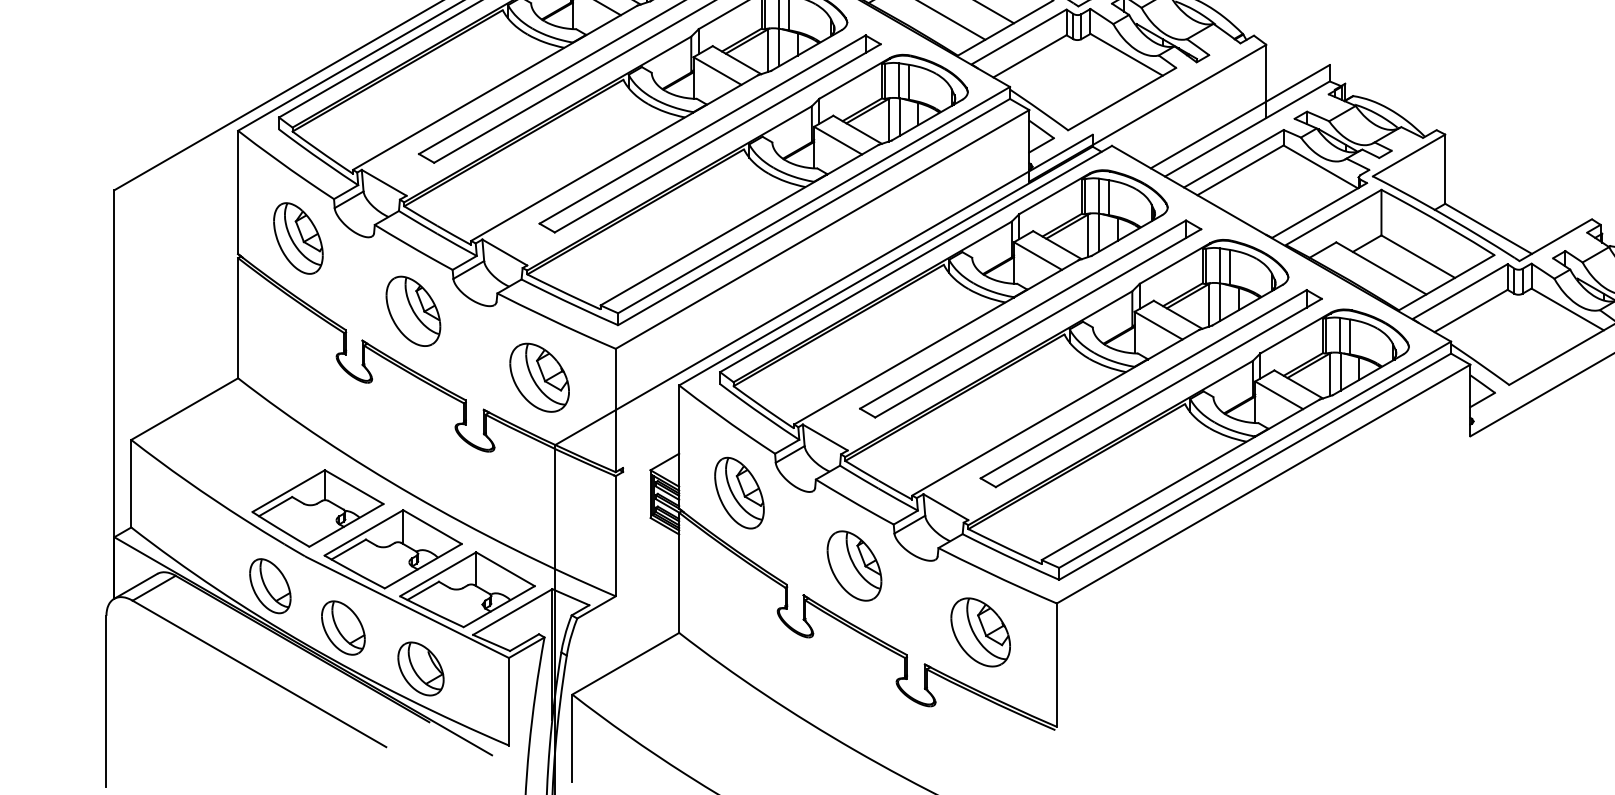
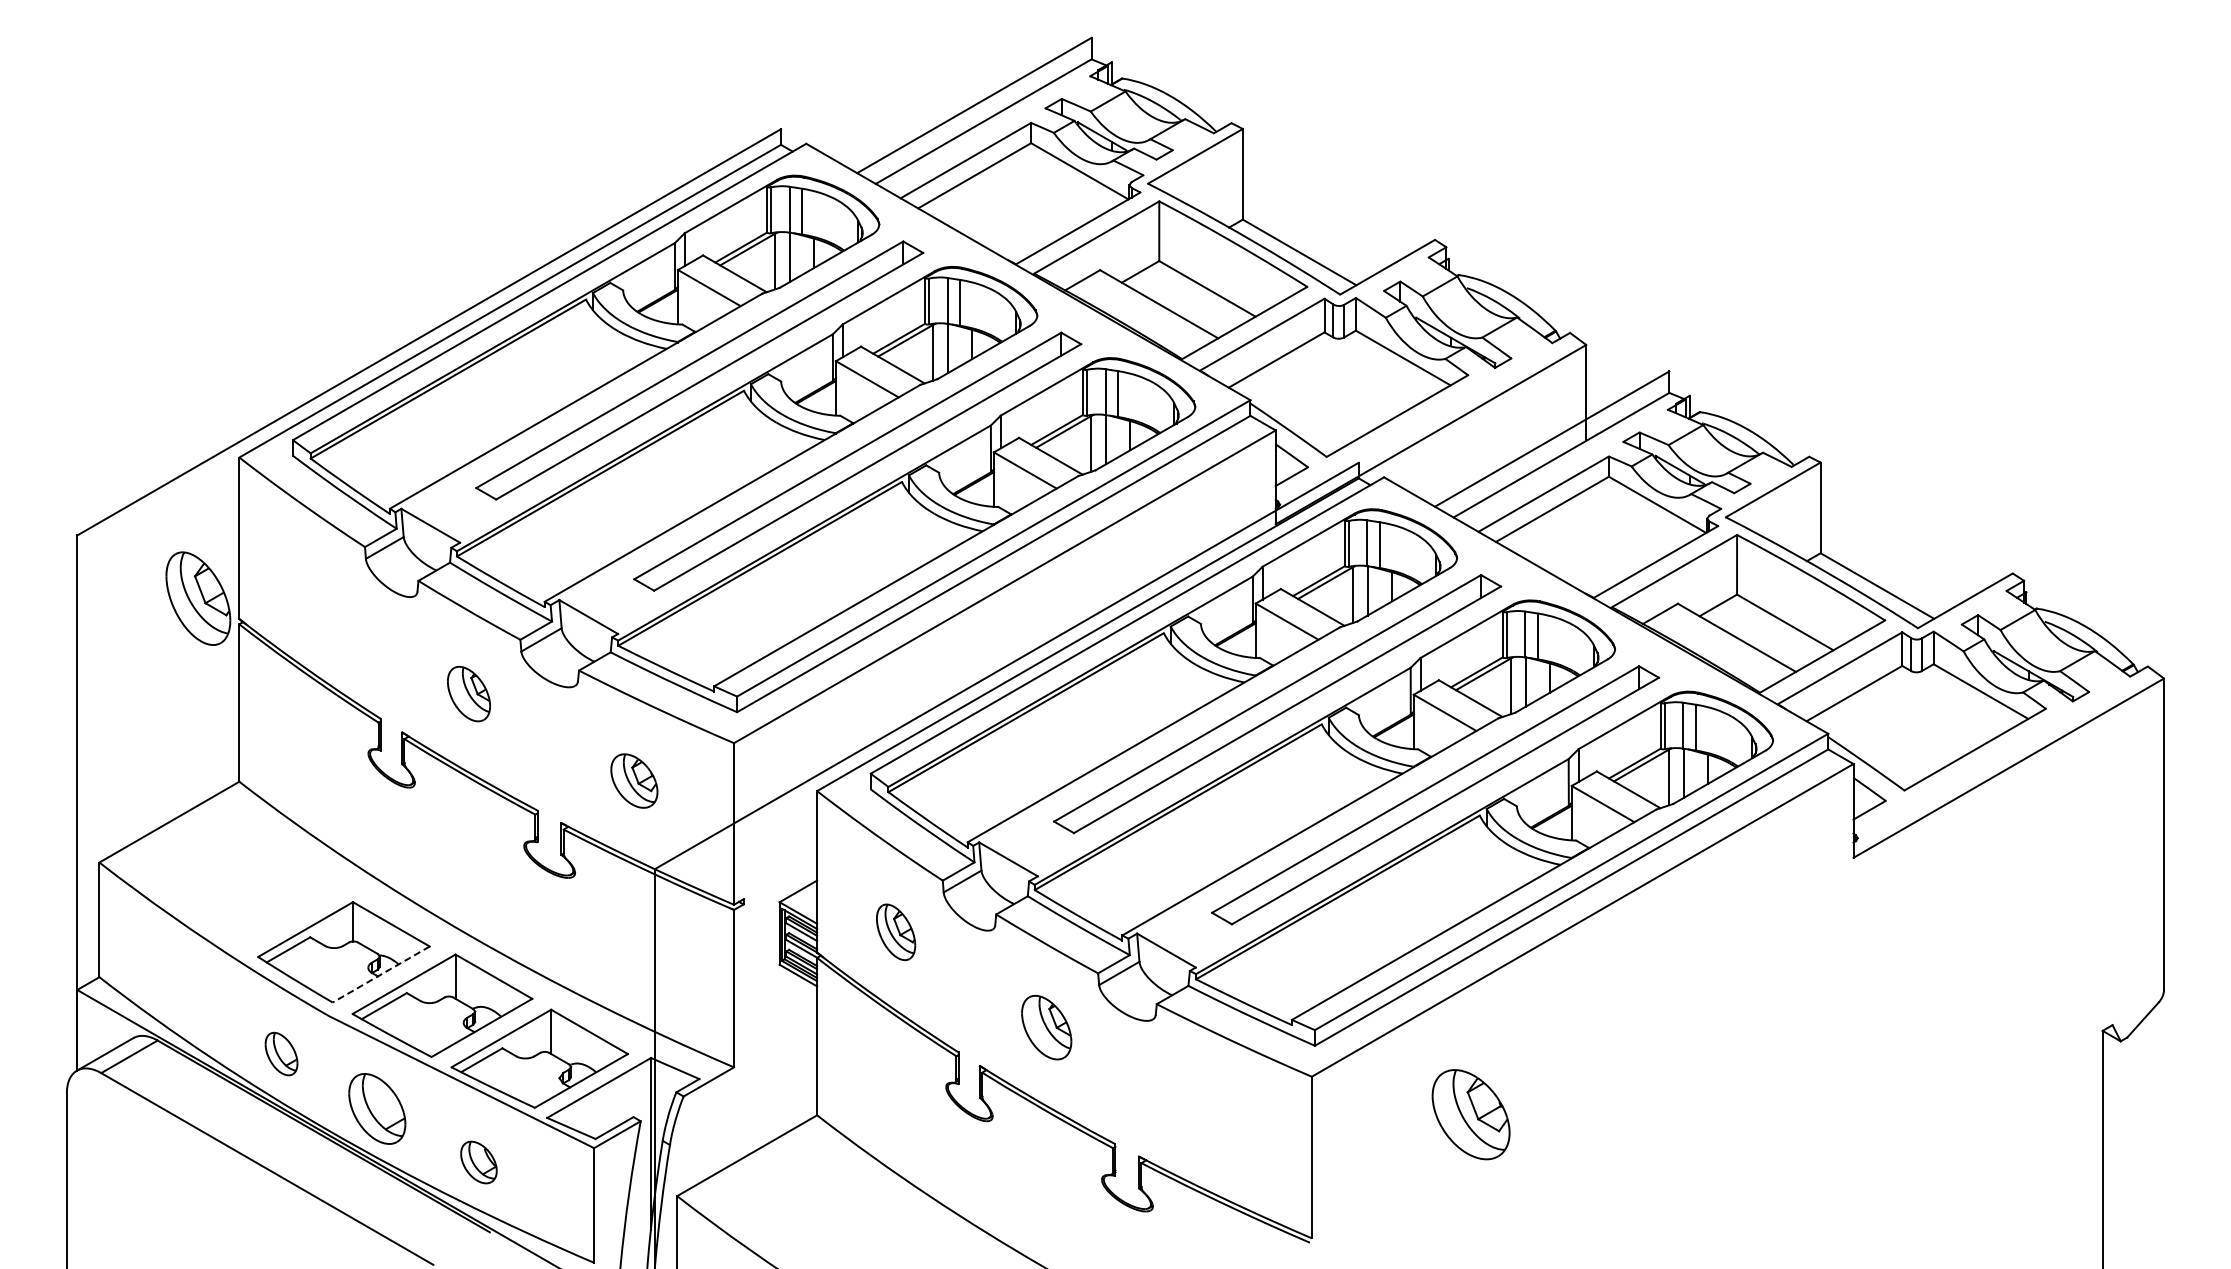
part: (298, 238) -> (198, 598), moved
part: (413, 310) -> (468, 693), size x0.6
part: (539, 377) -> (634, 780), size x0.6
part: (739, 493) -> (895, 932), size x0.6
line: (345, 525) -> (380, 974), solid -> dashed
part: (854, 565) -> (1046, 1027), size x0.7
part: (270, 585) -> (281, 1053), size x0.6
part: (980, 632) -> (1470, 1114), moved
part: (420, 668) -> (478, 1162), size x0.6

